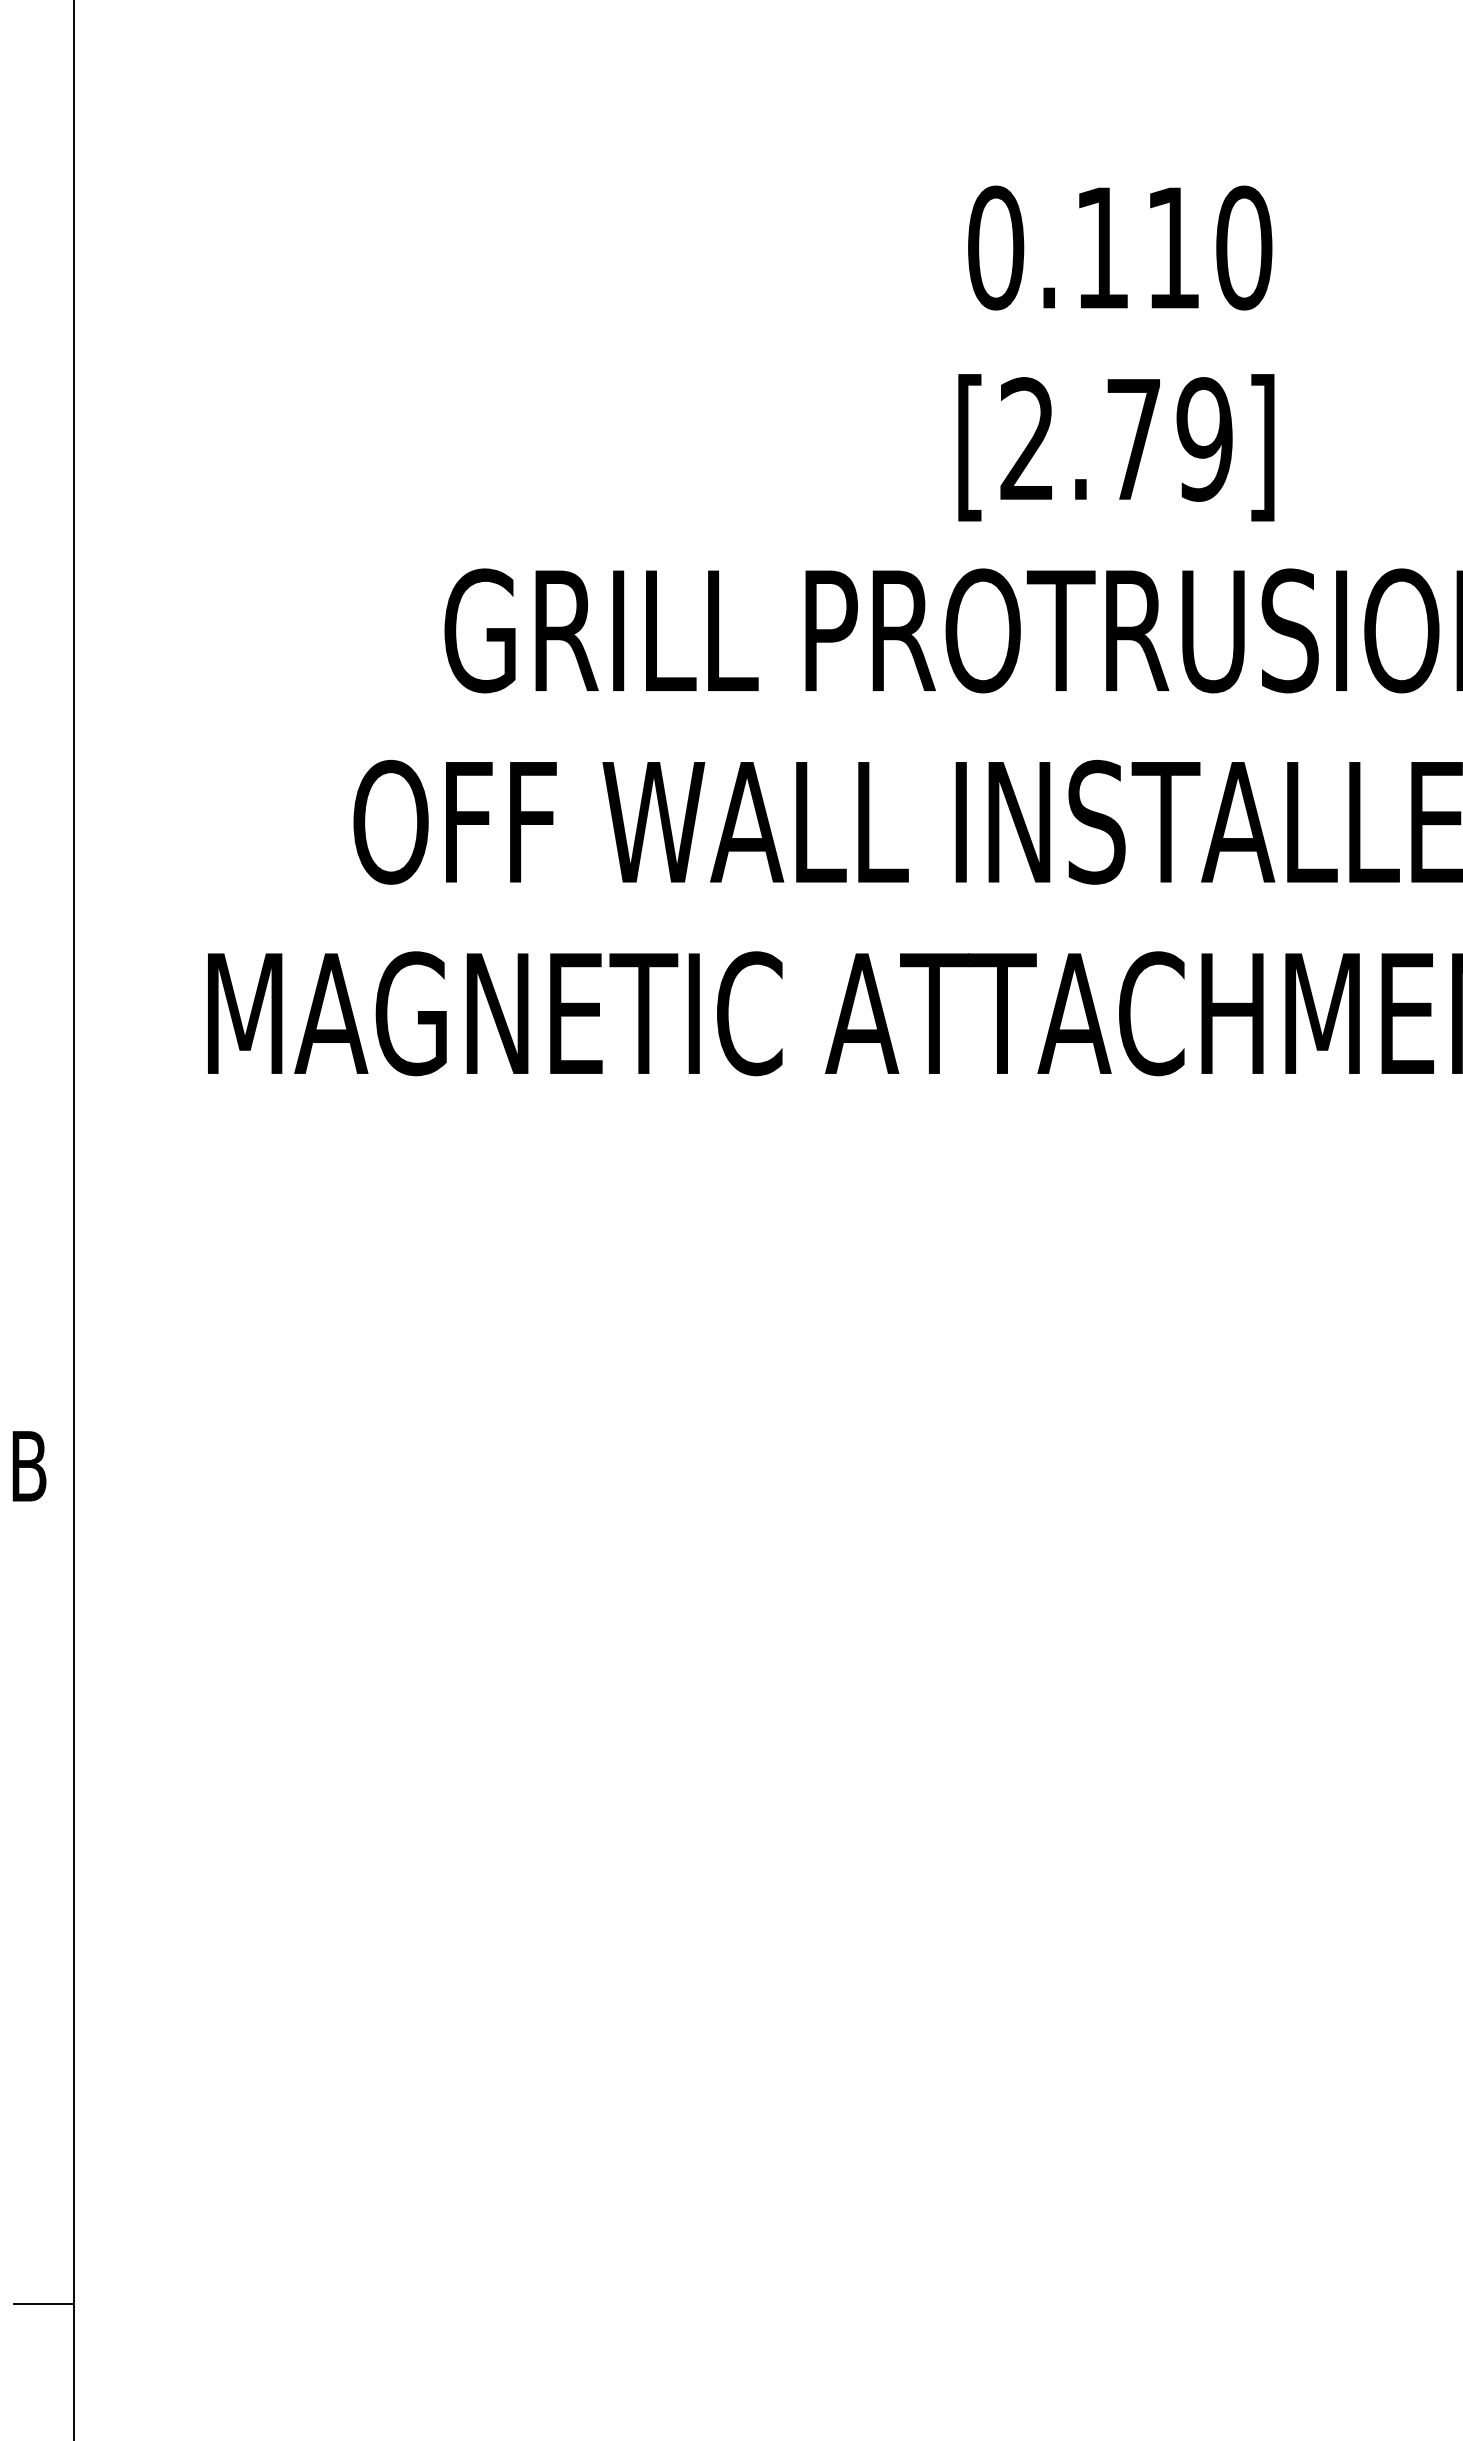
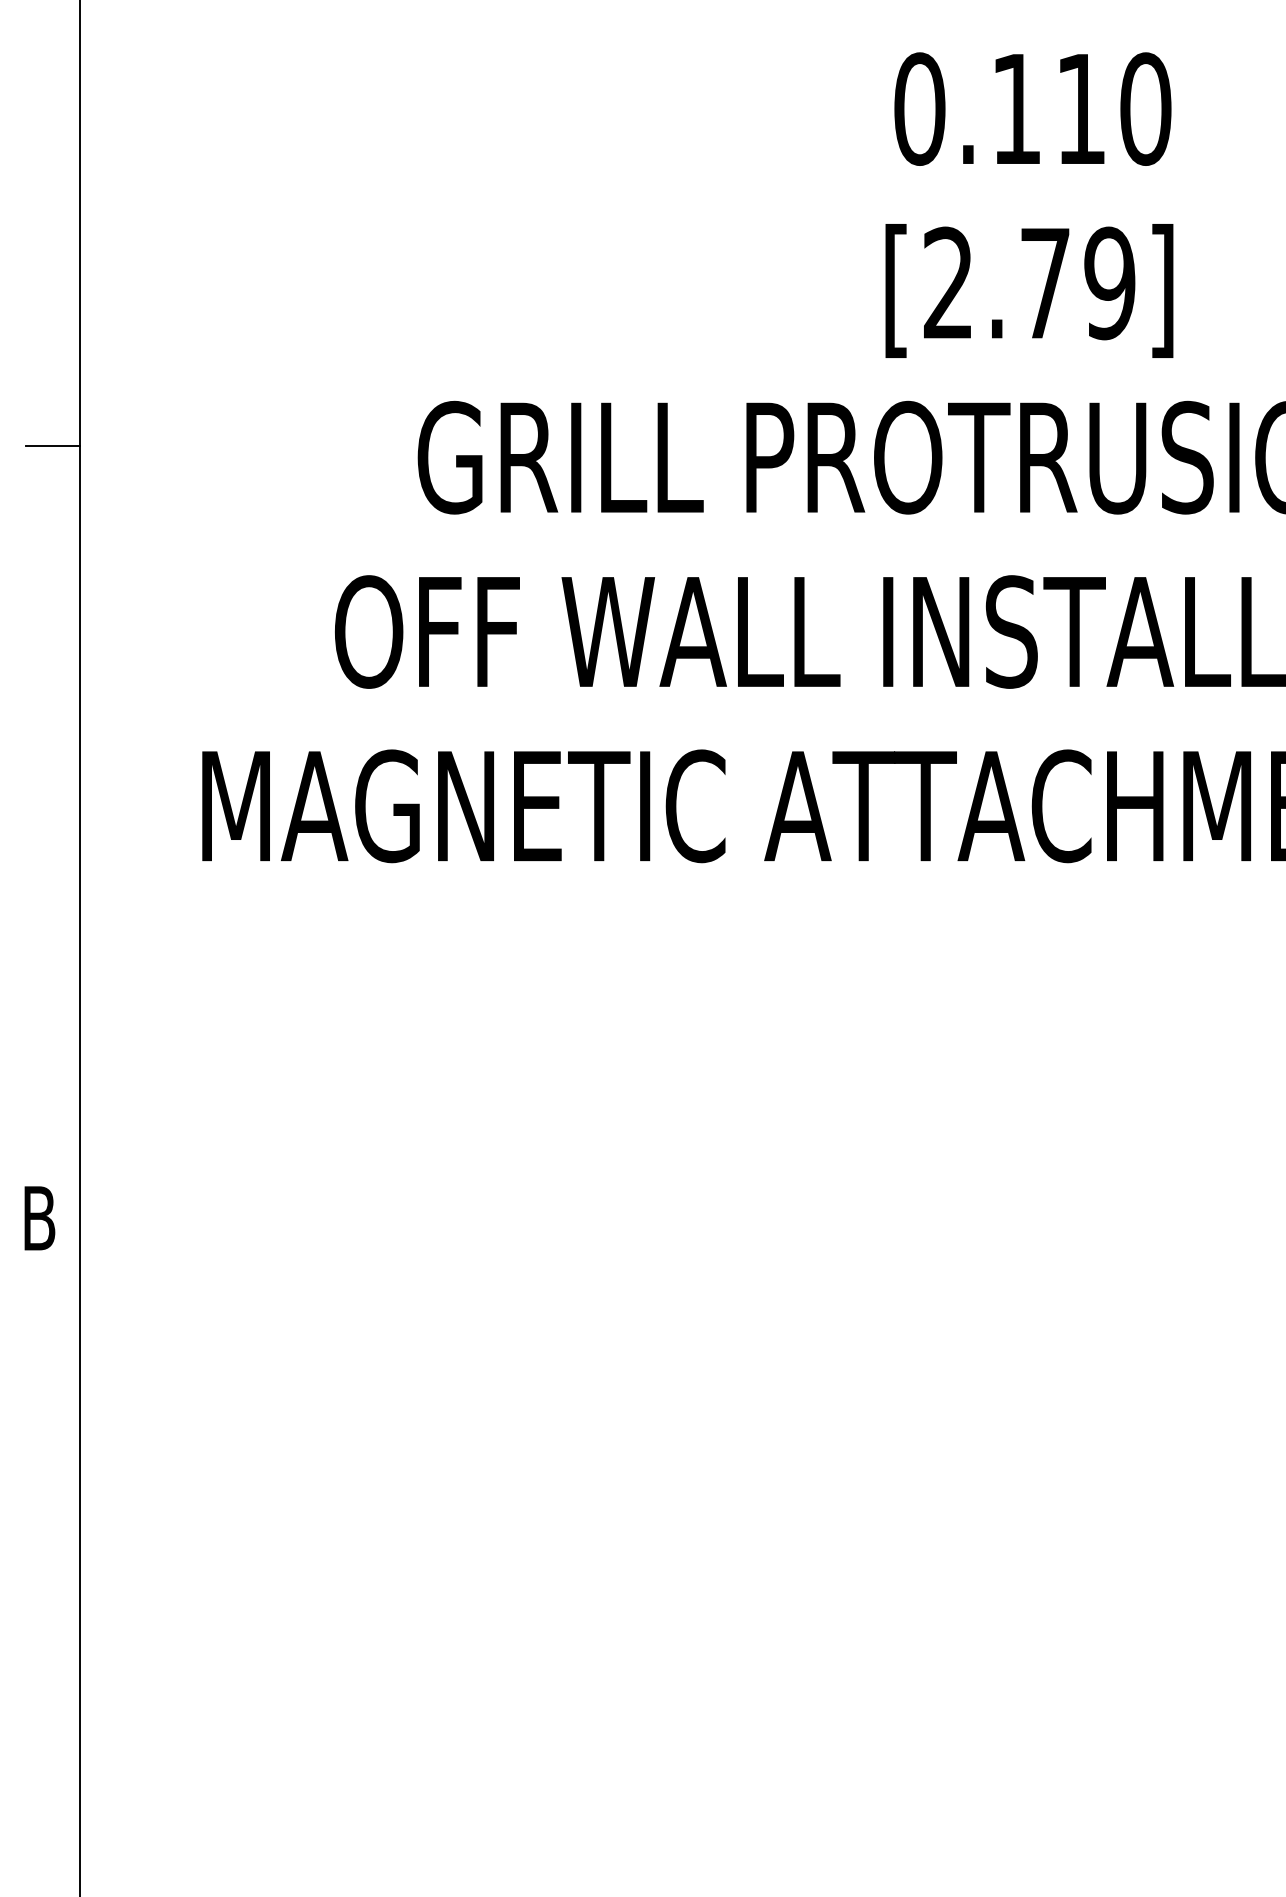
line: (43, 617) -> (52, 445), added

